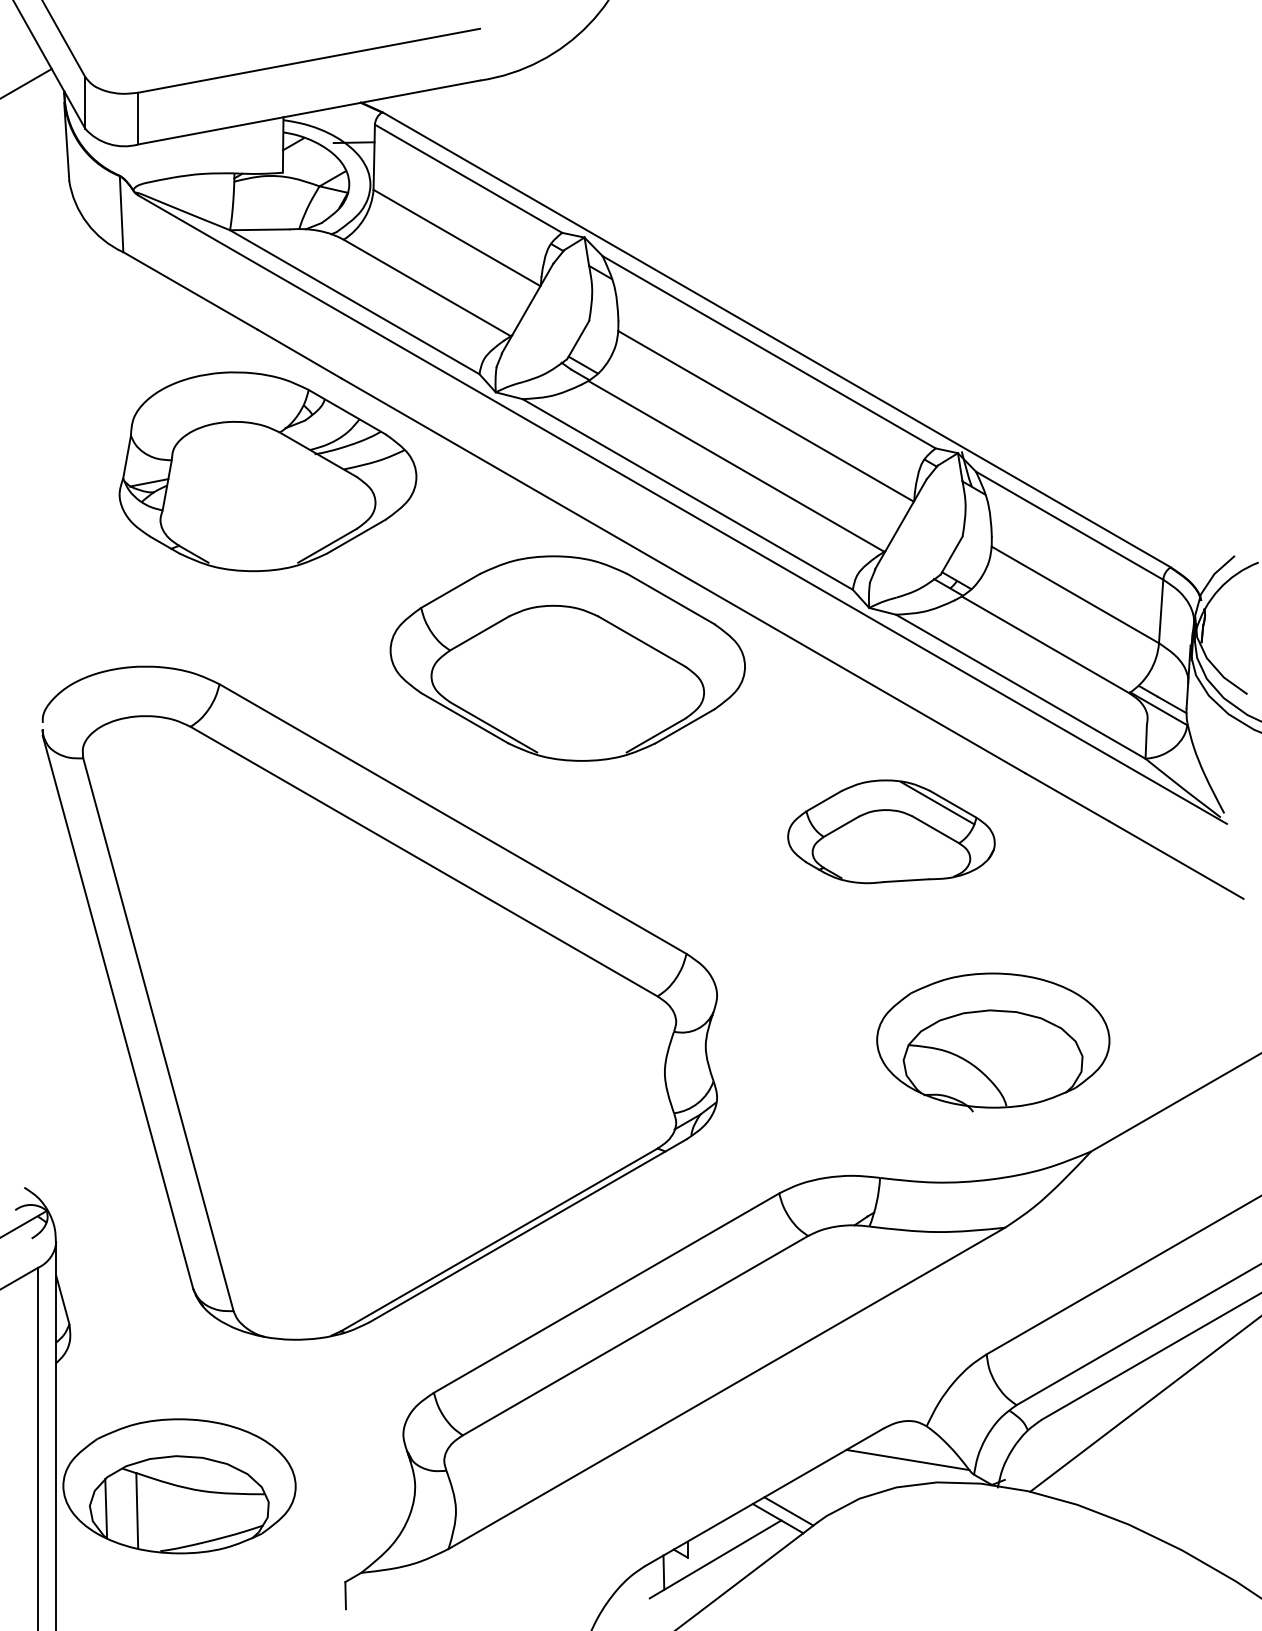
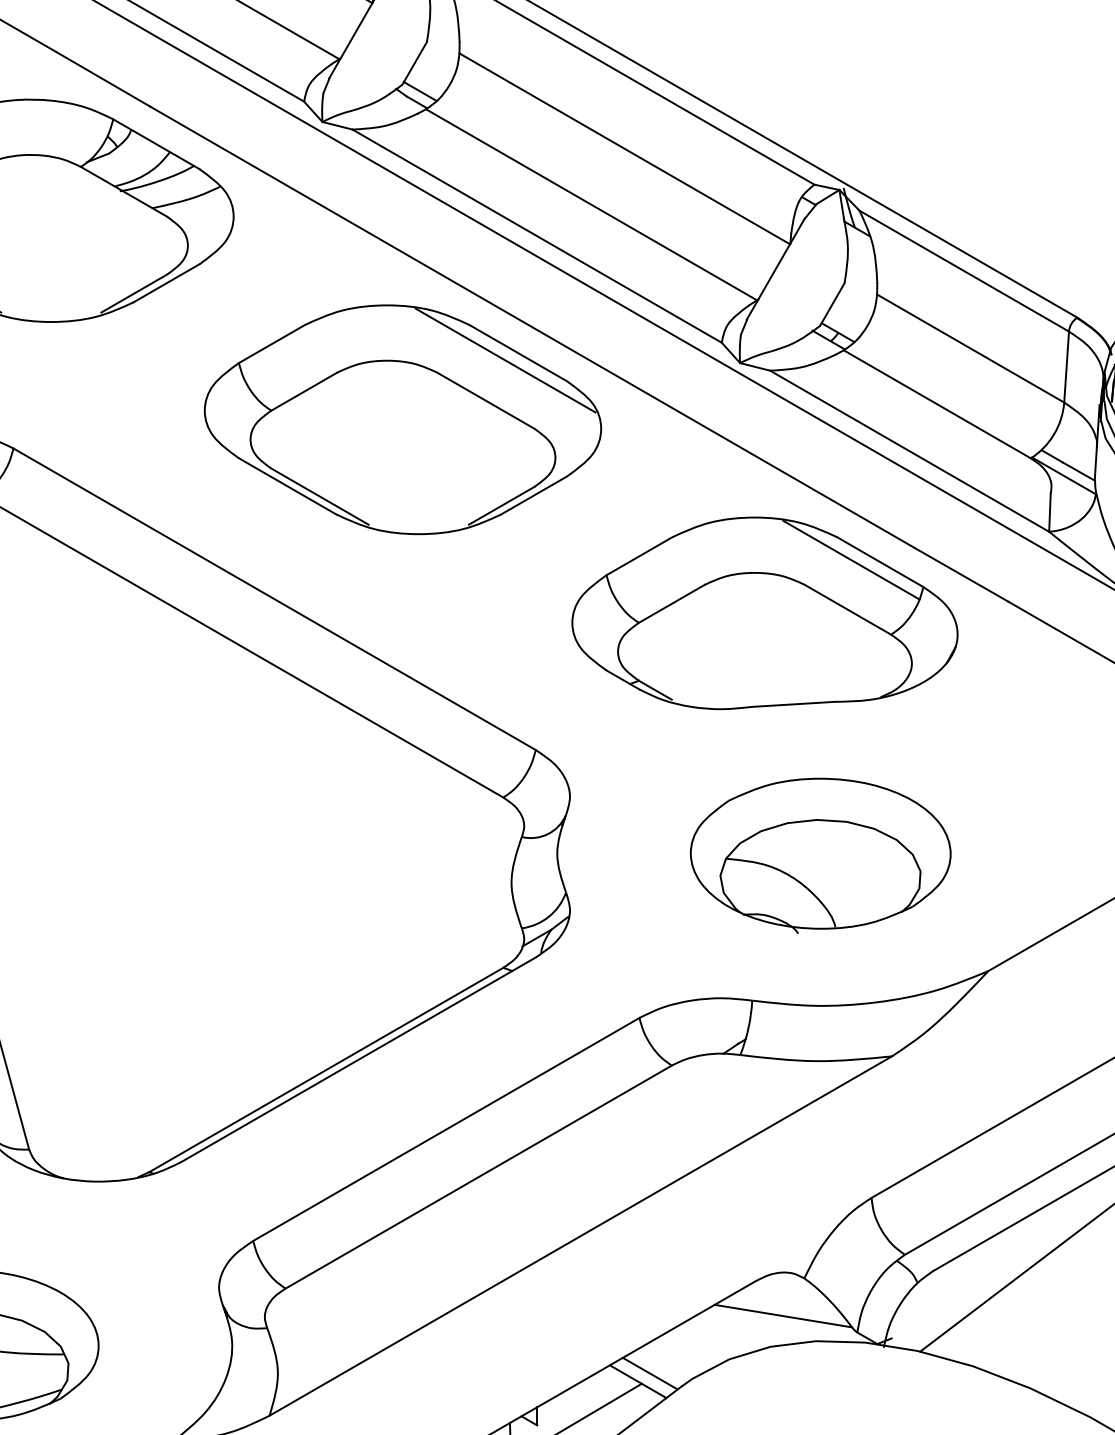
line: (659, 605) -> (505, 360), added
part: (891, 831) -> (765, 613), size x1.67
part: (993, 1042) -> (820, 855), moved

